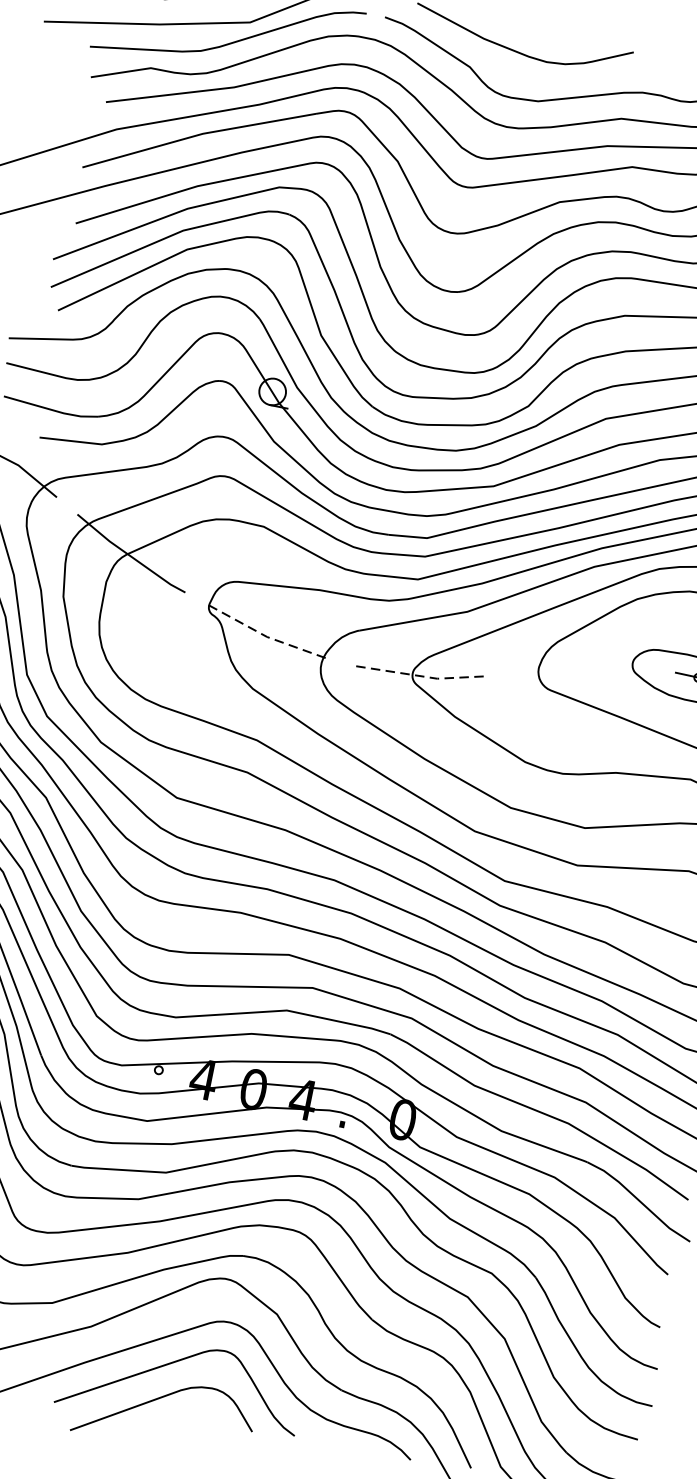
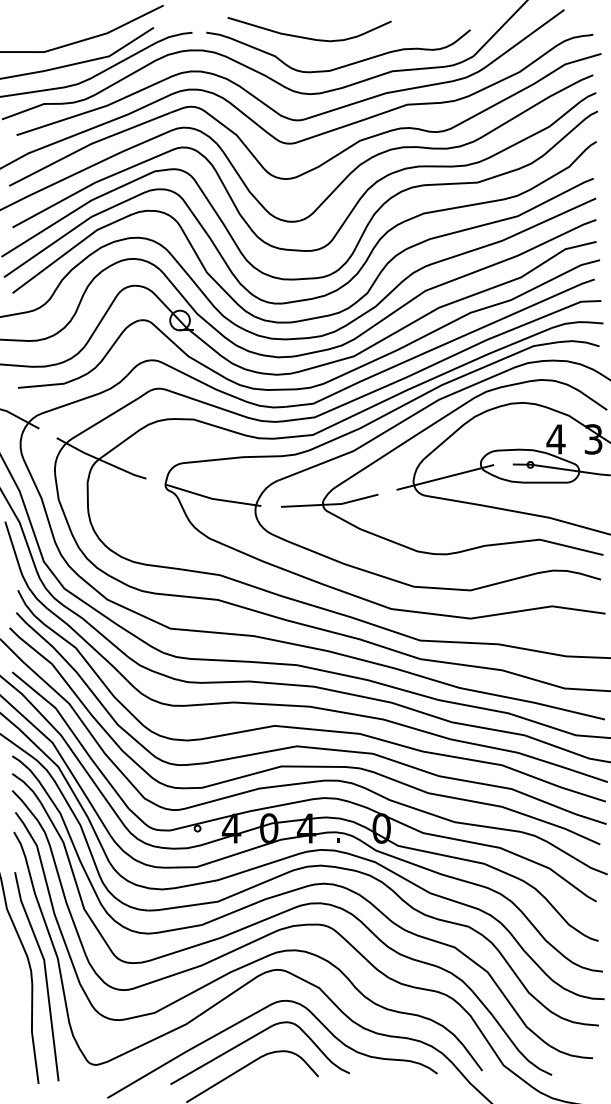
line: (267, 636) -> (212, 498), dashed -> solid
line: (582, 671) -> (445, 477), added
line: (422, 676) -> (330, 504), dashed -> solid

